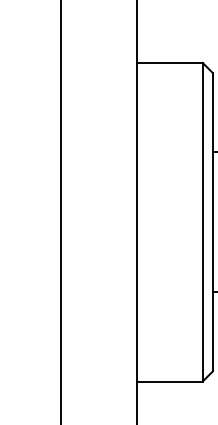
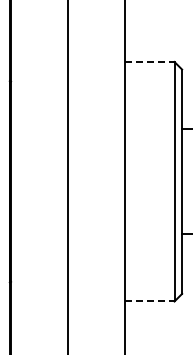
line: (169, 62) -> (149, 61), solid -> dashed
line: (169, 381) -> (149, 301), solid -> dashed

